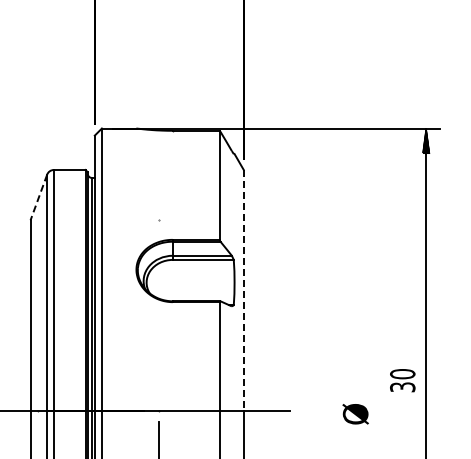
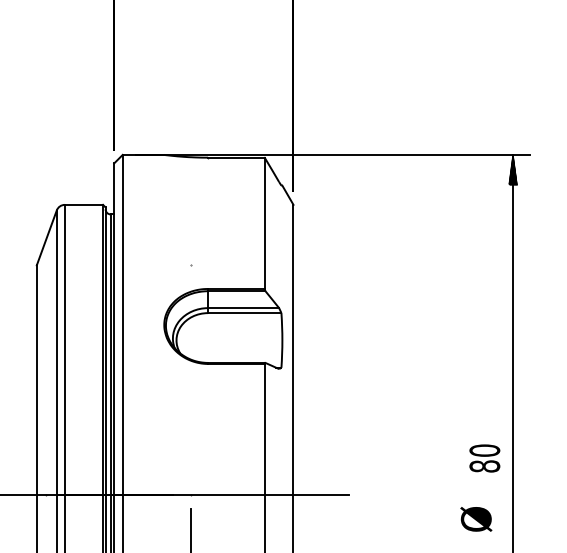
line: (38, 197) -> (46, 237), dashed -> solid
line: (243, 290) -> (293, 349), dashed -> solid
text: (402, 387) -> (484, 466), 30 -> 80
text: (355, 414) -> (476, 519), moved

